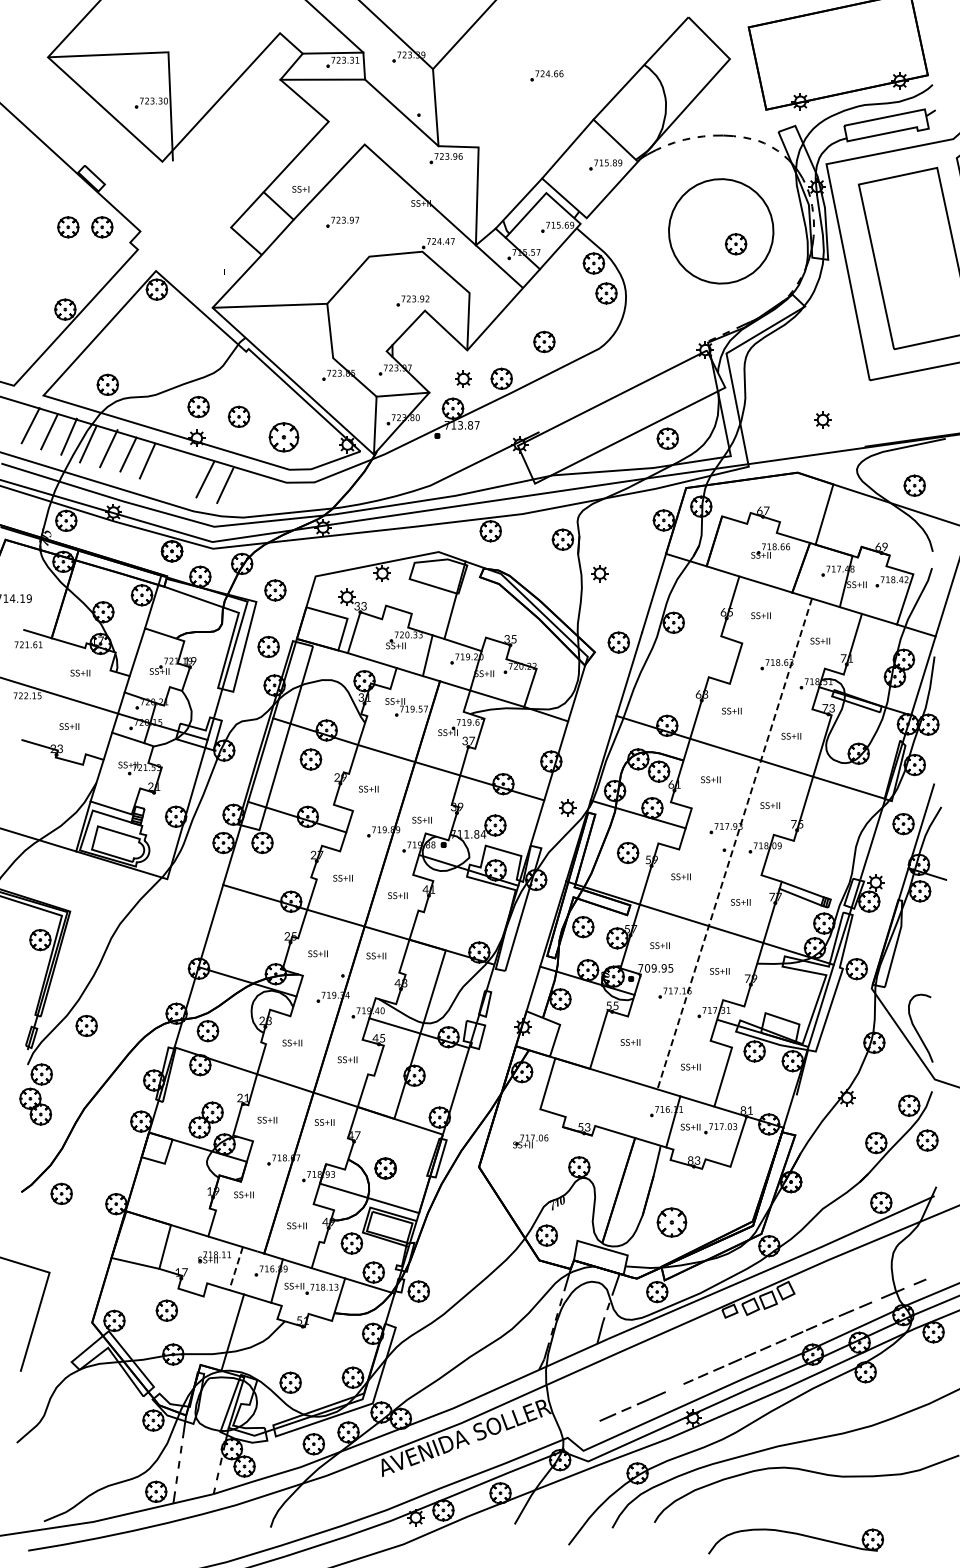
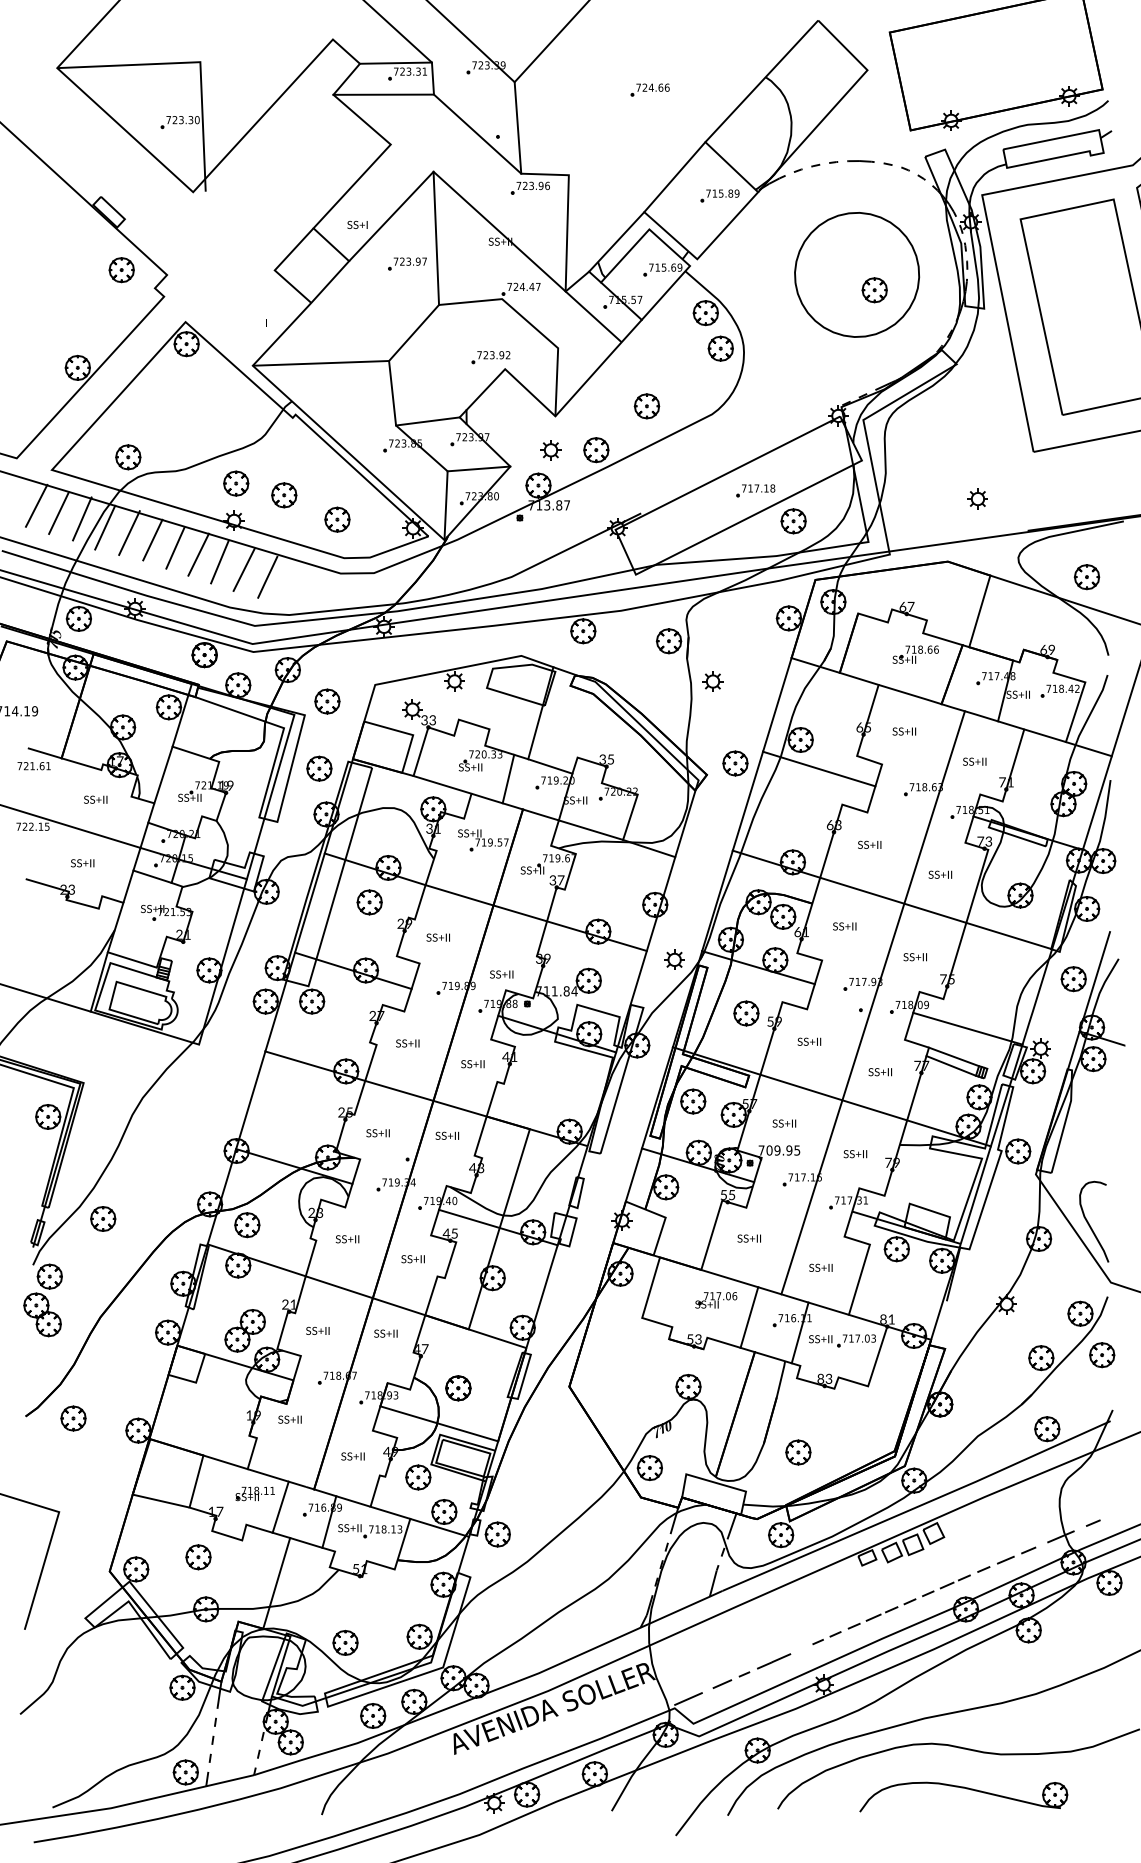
line: (366, 200) -> (435, 238), added
part: (68, 227) -> (81, 270), removed
line: (359, 354) -> (427, 421), added
part: (635, 412) -> (755, 490), added
part: (283, 437) -> (337, 519), size x0.71
line: (166, 466) -> (198, 554), added
line: (184, 472) -> (219, 561), added
line: (689, 646) -> (819, 768), added
line: (734, 844) -> (872, 1003), dashed -> solid
line: (814, 865) -> (967, 1028), added
line: (630, 1108) -> (749, 1317), added
part: (530, 1141) -> (716, 1300), moved
part: (671, 1222) -> (798, 1452), size x0.71
line: (236, 1268) -> (281, 1507), dashed -> solid
line: (579, 1429) -> (688, 1698), added
part: (799, 1535) -> (967, 1789), moved

